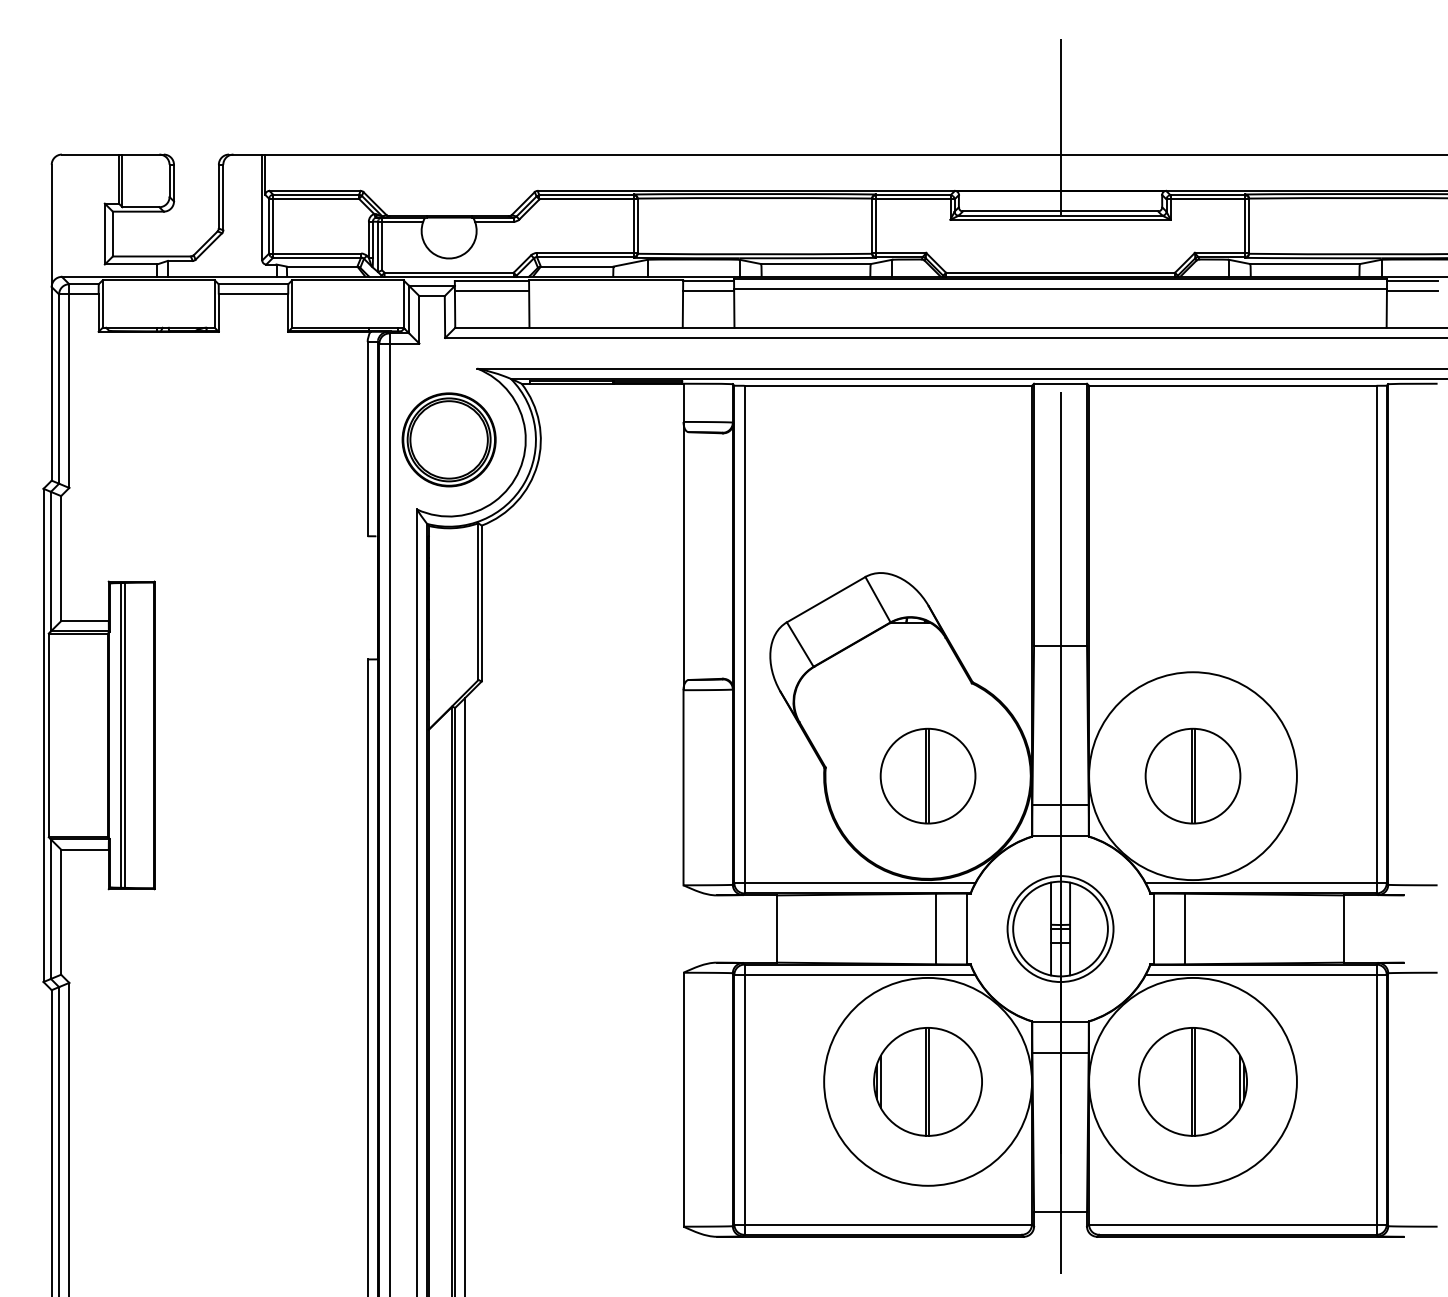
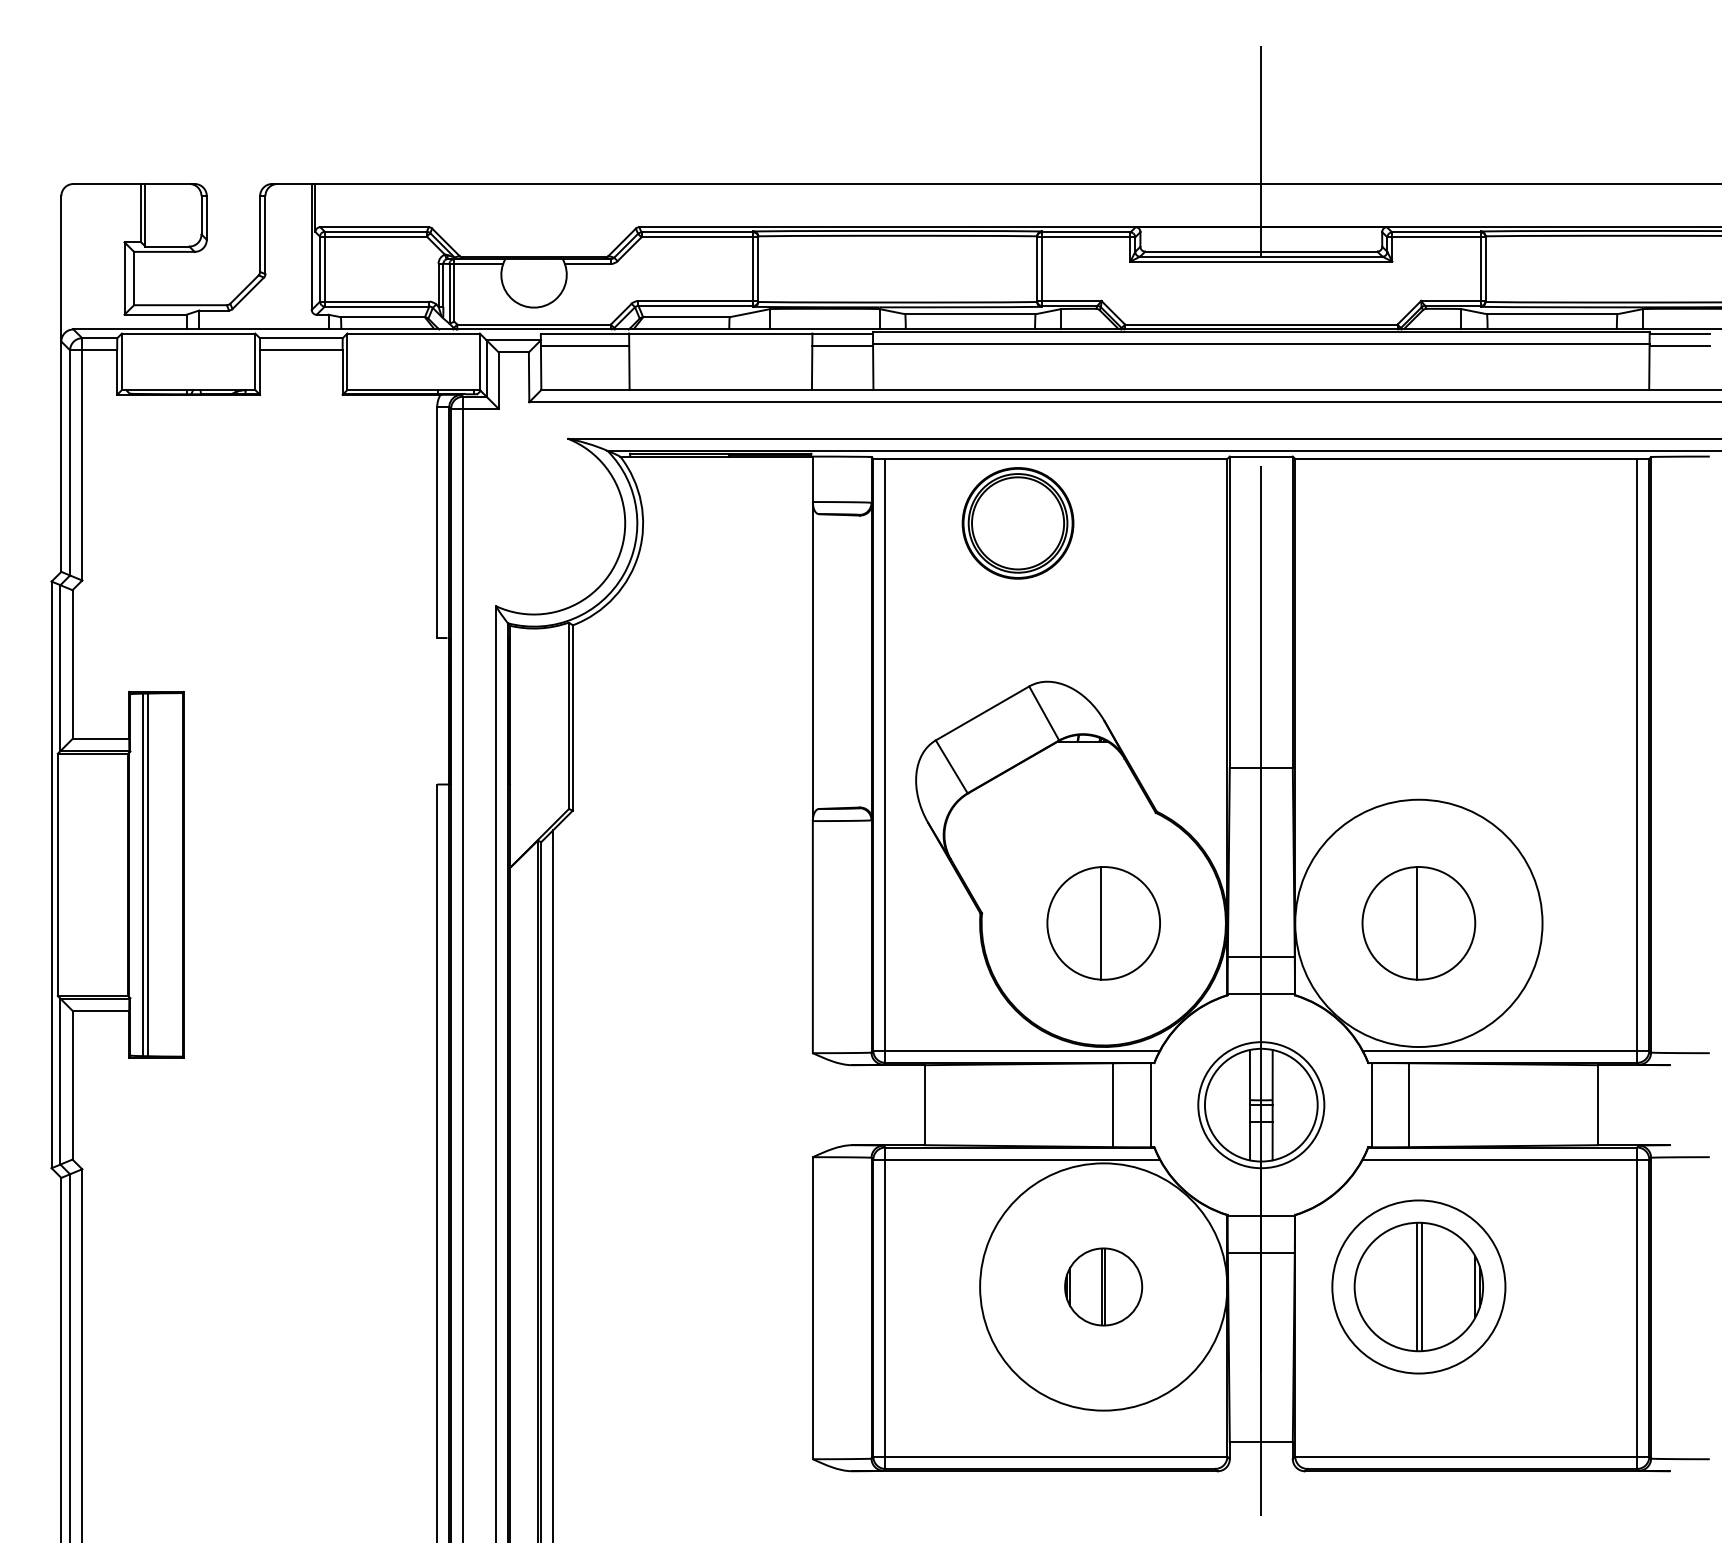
part: (448, 440) -> (1017, 523), moved
line: (929, 776) -> (1105, 923), removed
line: (1195, 776) -> (1421, 923), removed
part: (927, 1081) -> (1103, 1286), size x0.6
circle: (1192, 1081) -> (1418, 1286), size x0.7

